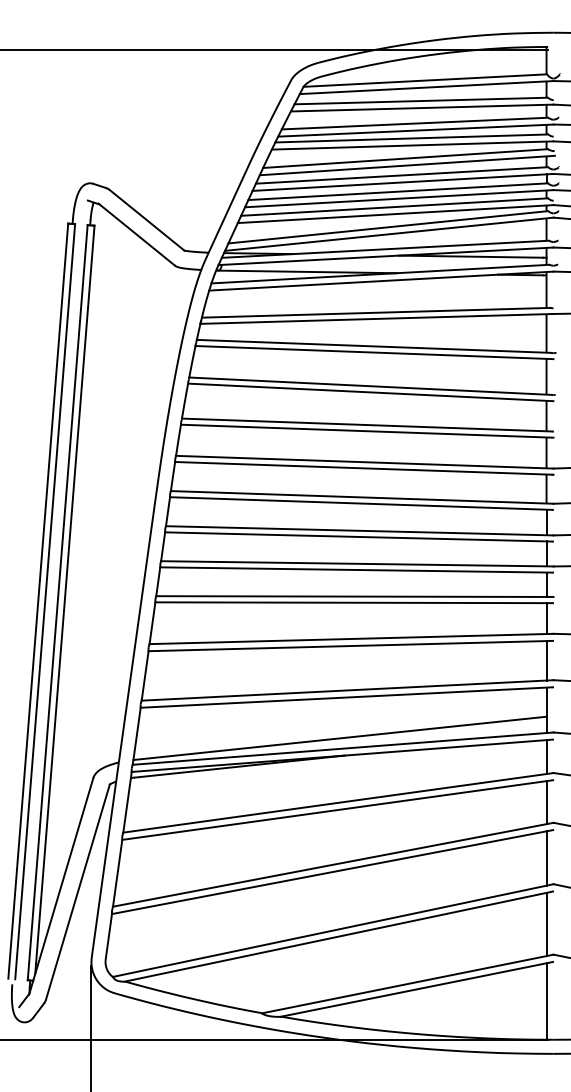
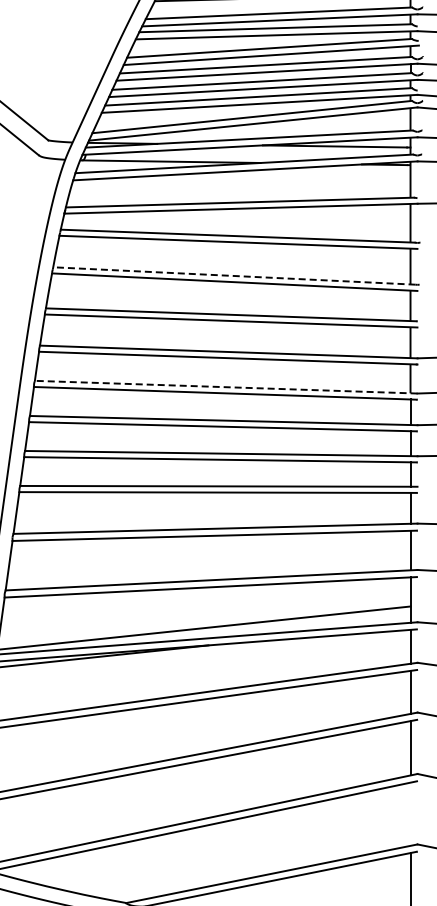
line: (369, 386) -> (233, 276), solid -> dashed
line: (361, 497) -> (225, 387), solid -> dashed
line: (546, 924) -> (410, 814), removed

